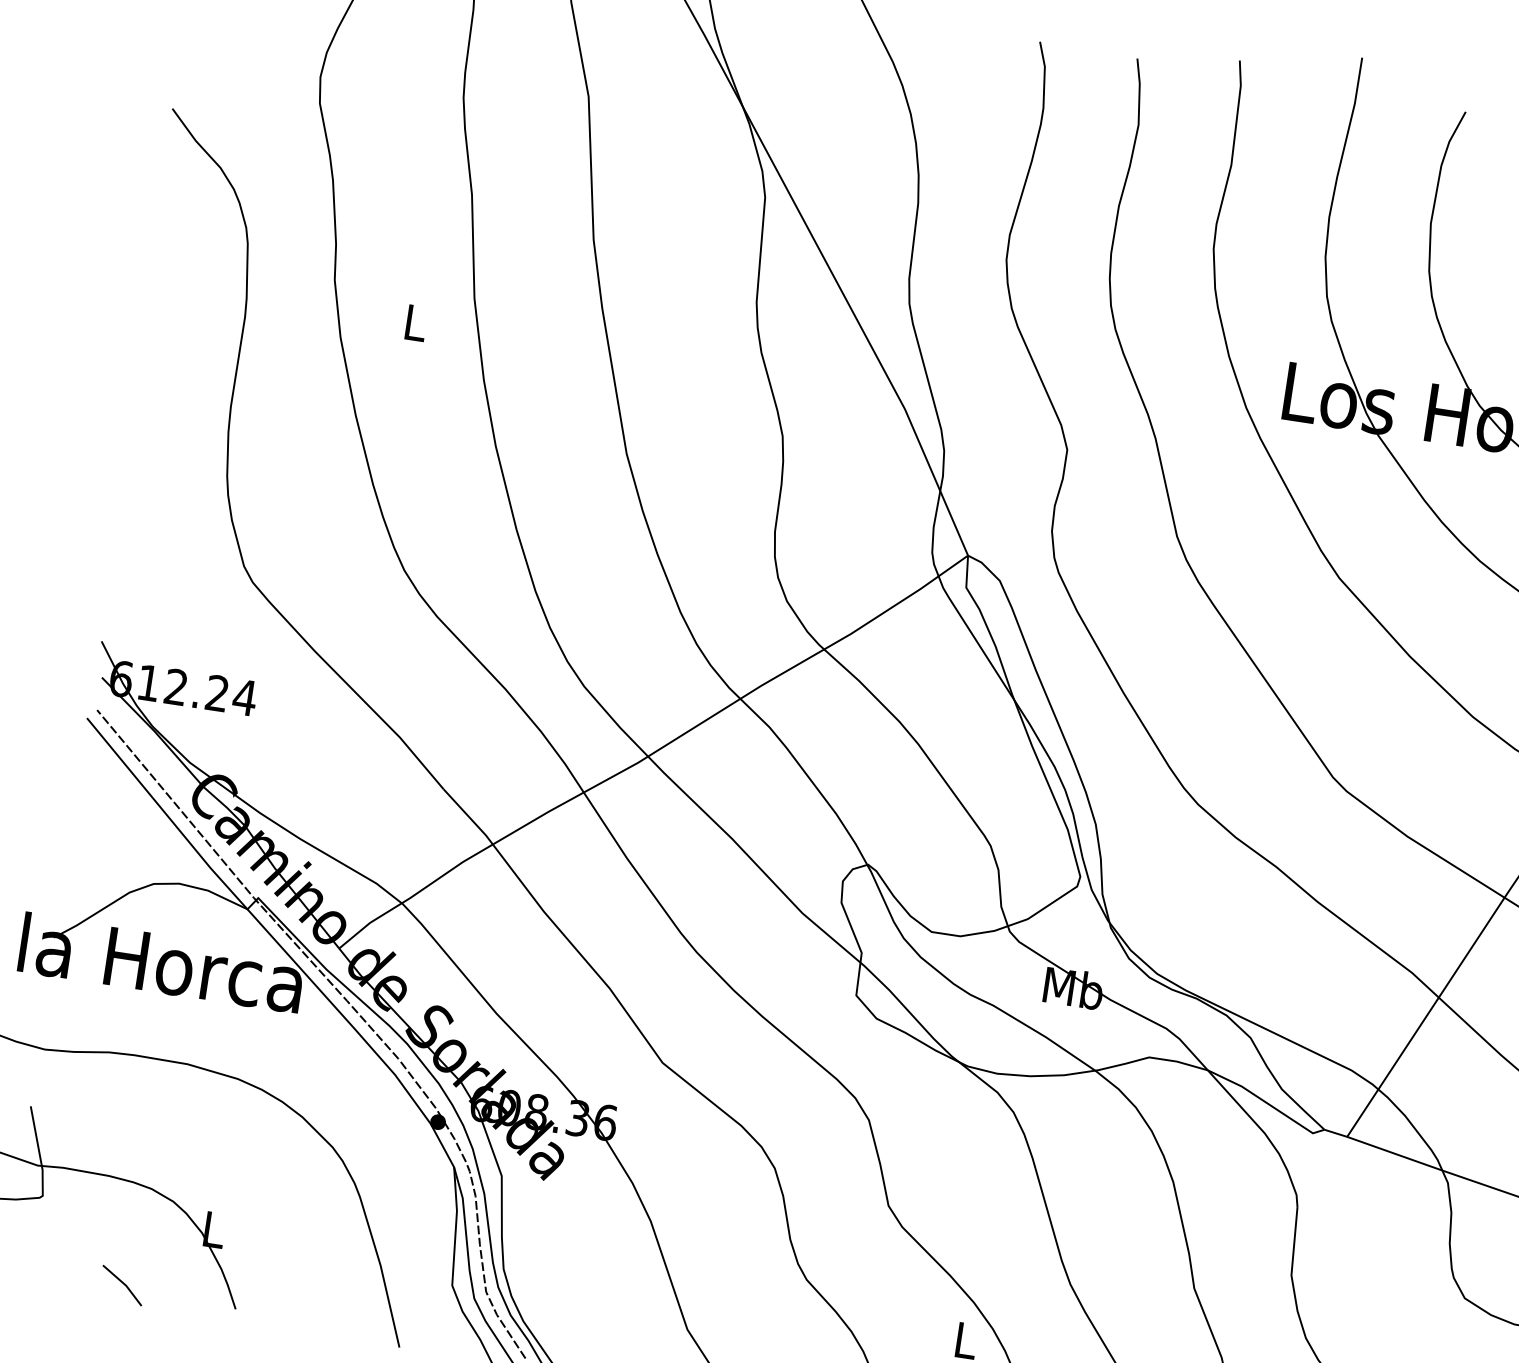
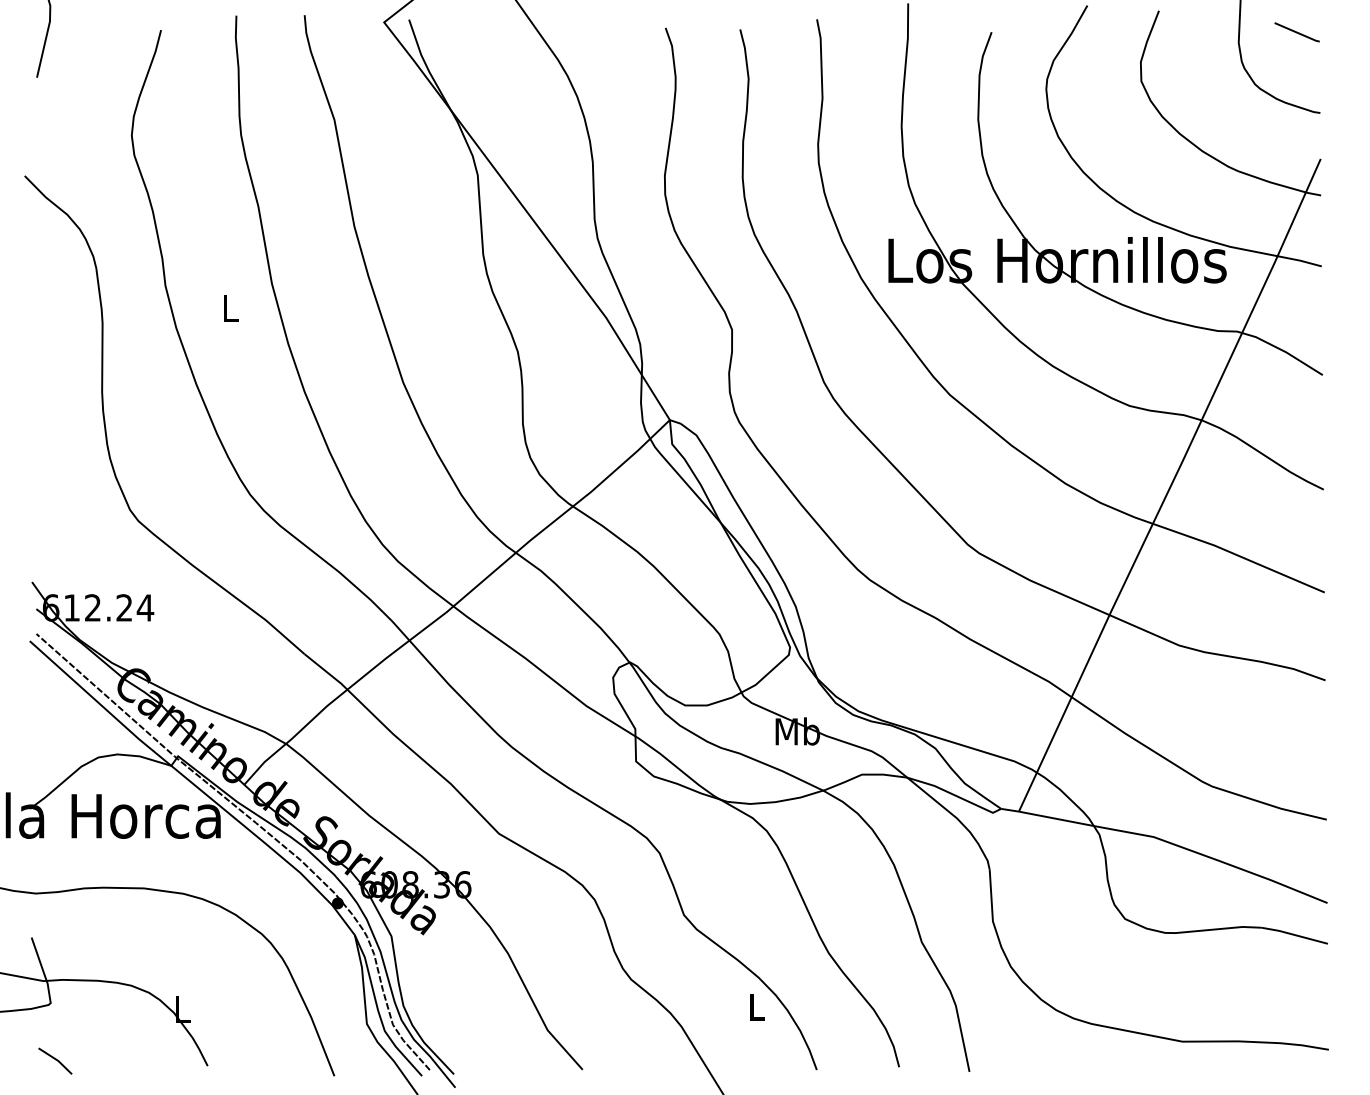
line: (122, 1284) -> (55, 1060), moved

